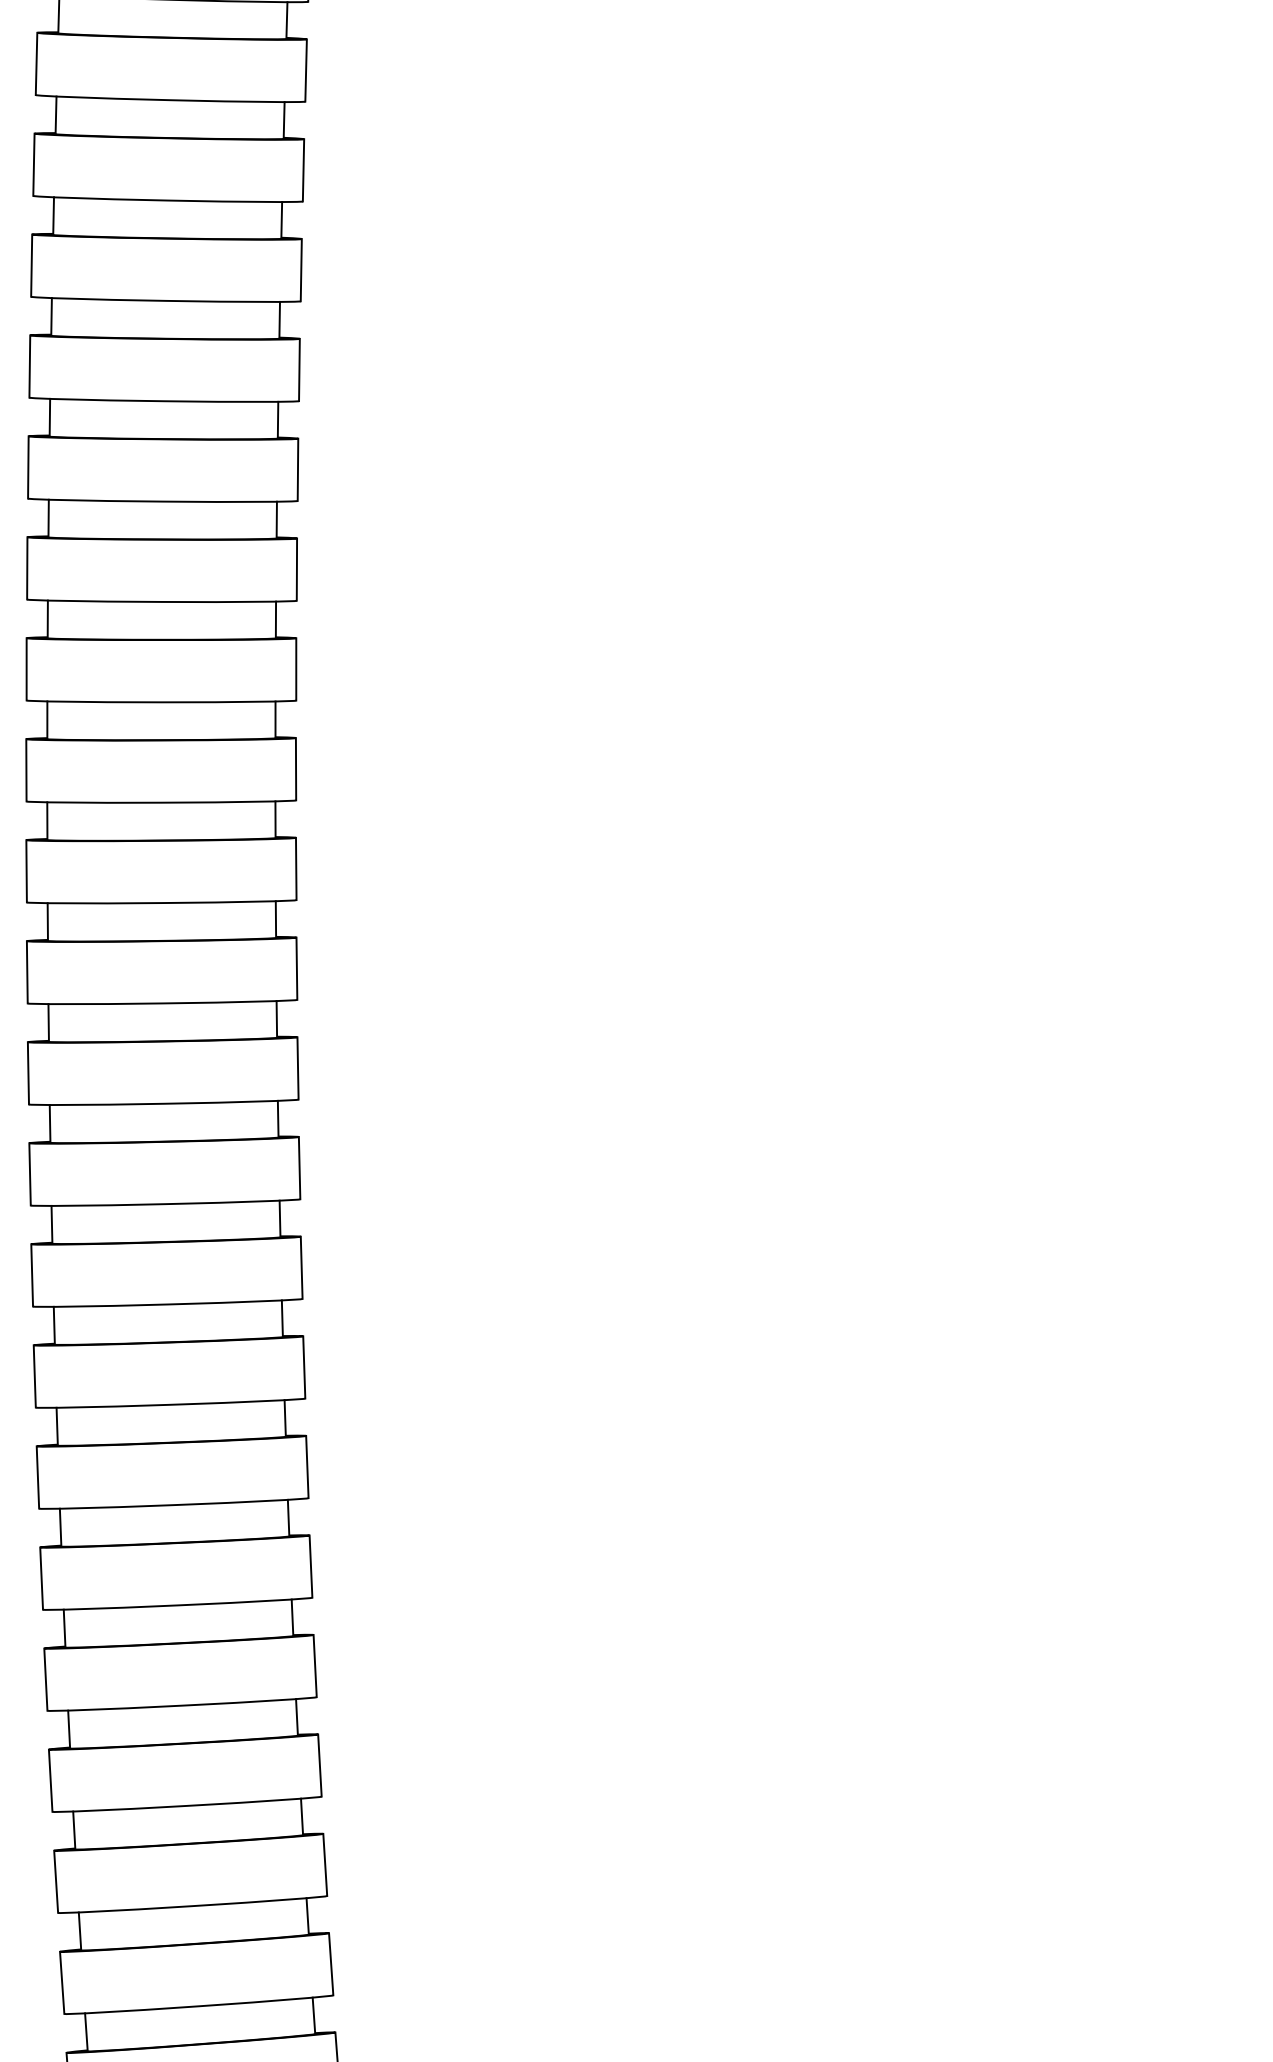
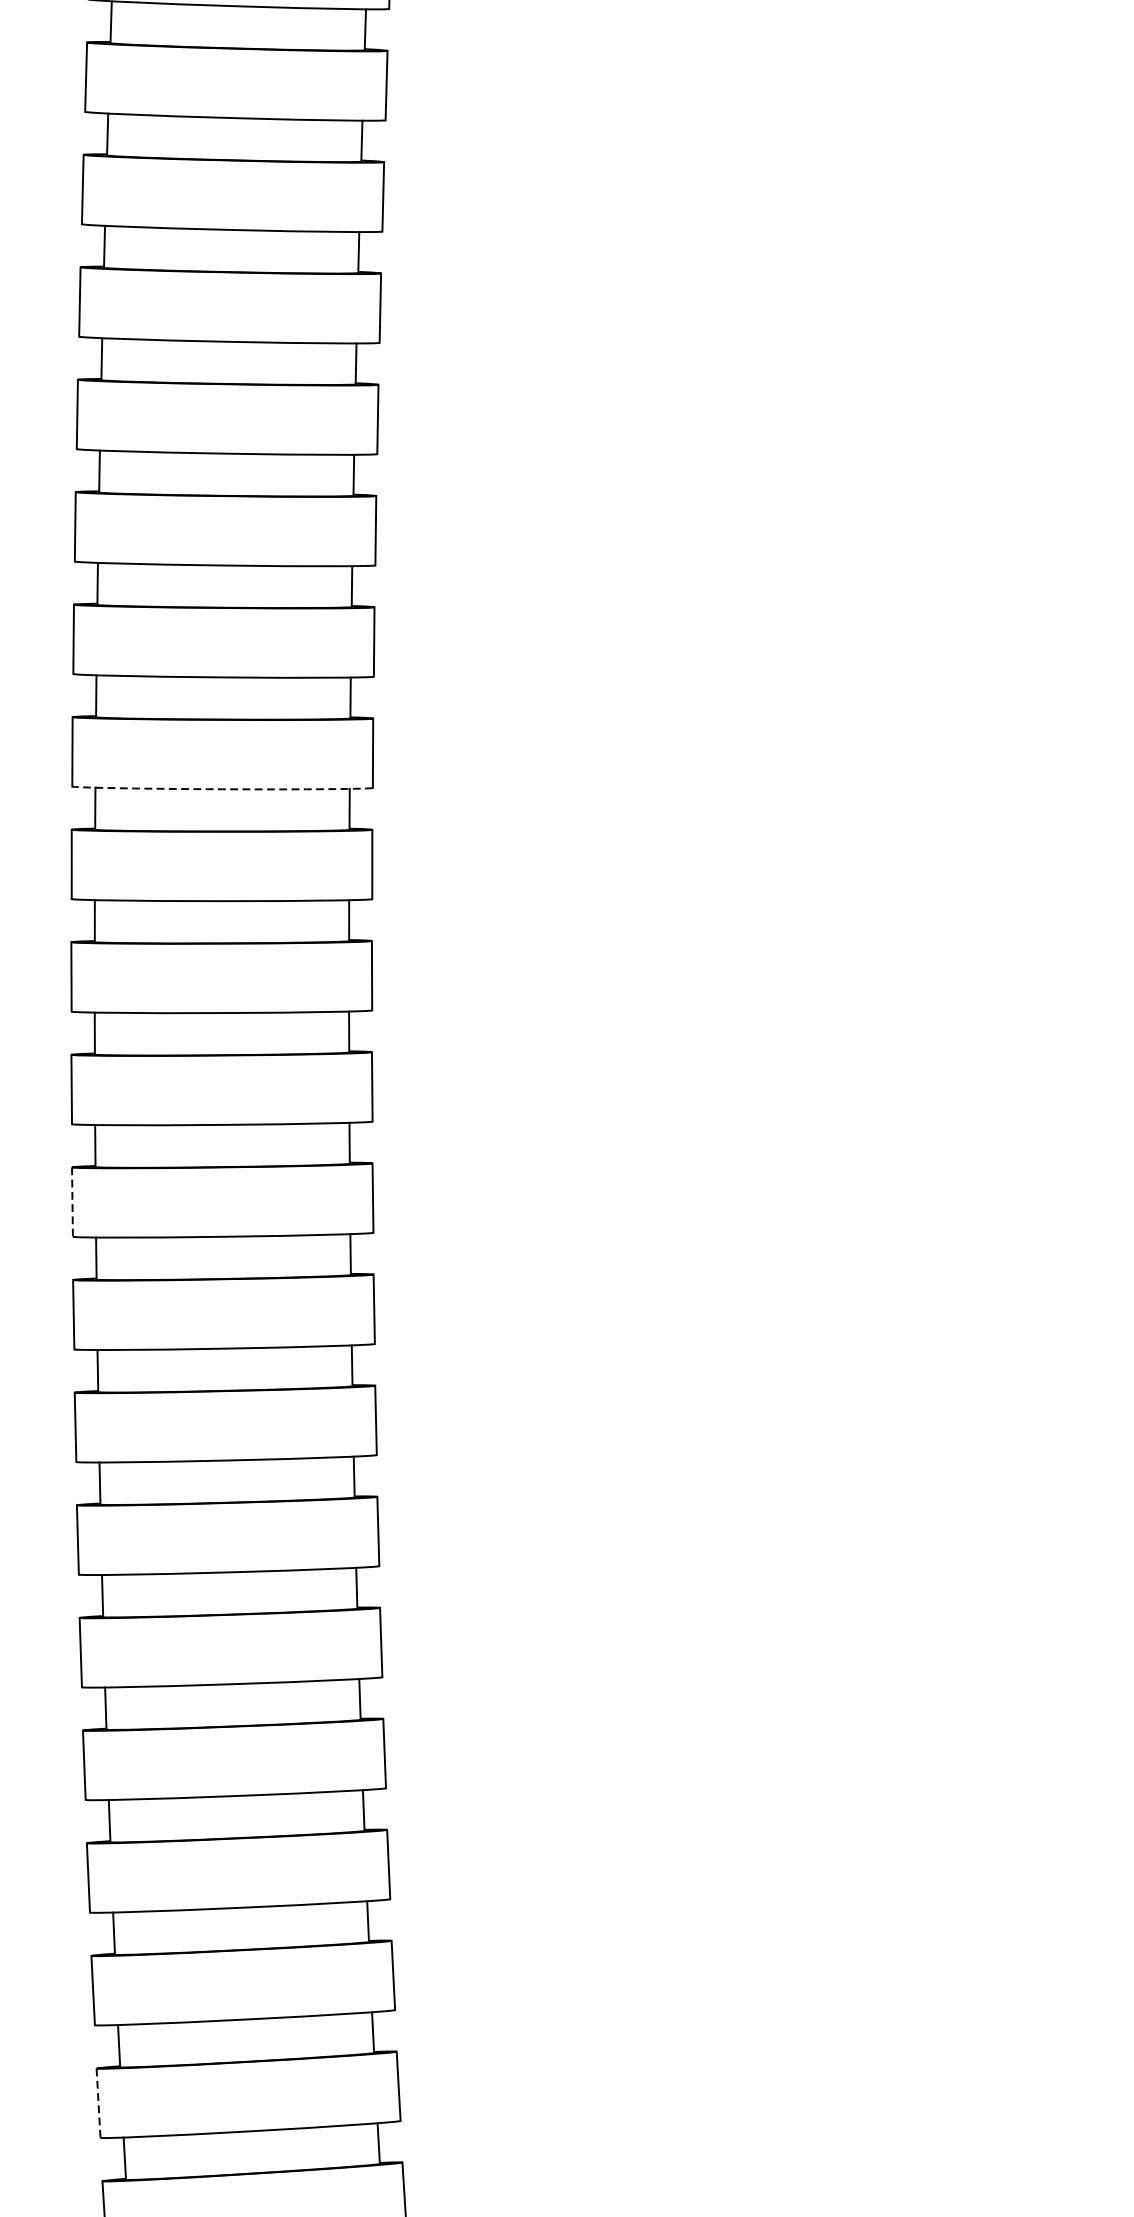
arc: (161, 601) -> (222, 788), solid -> dashed
line: (27, 972) -> (72, 1202), solid -> dashed
line: (50, 1781) -> (98, 2104), solid -> dashed

